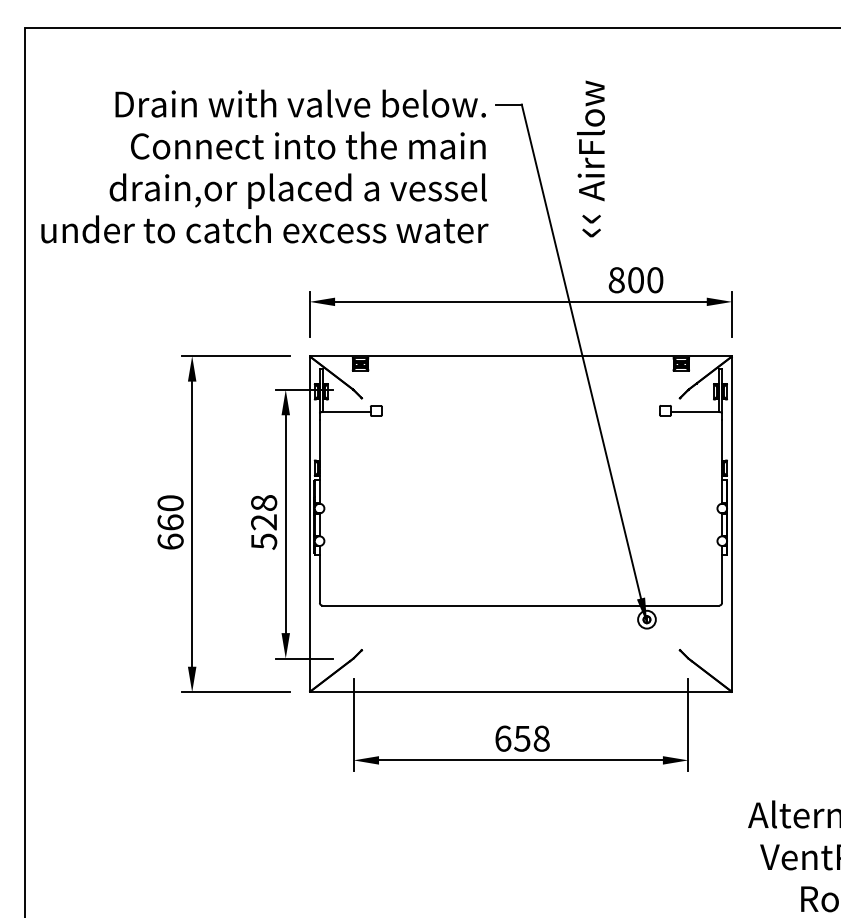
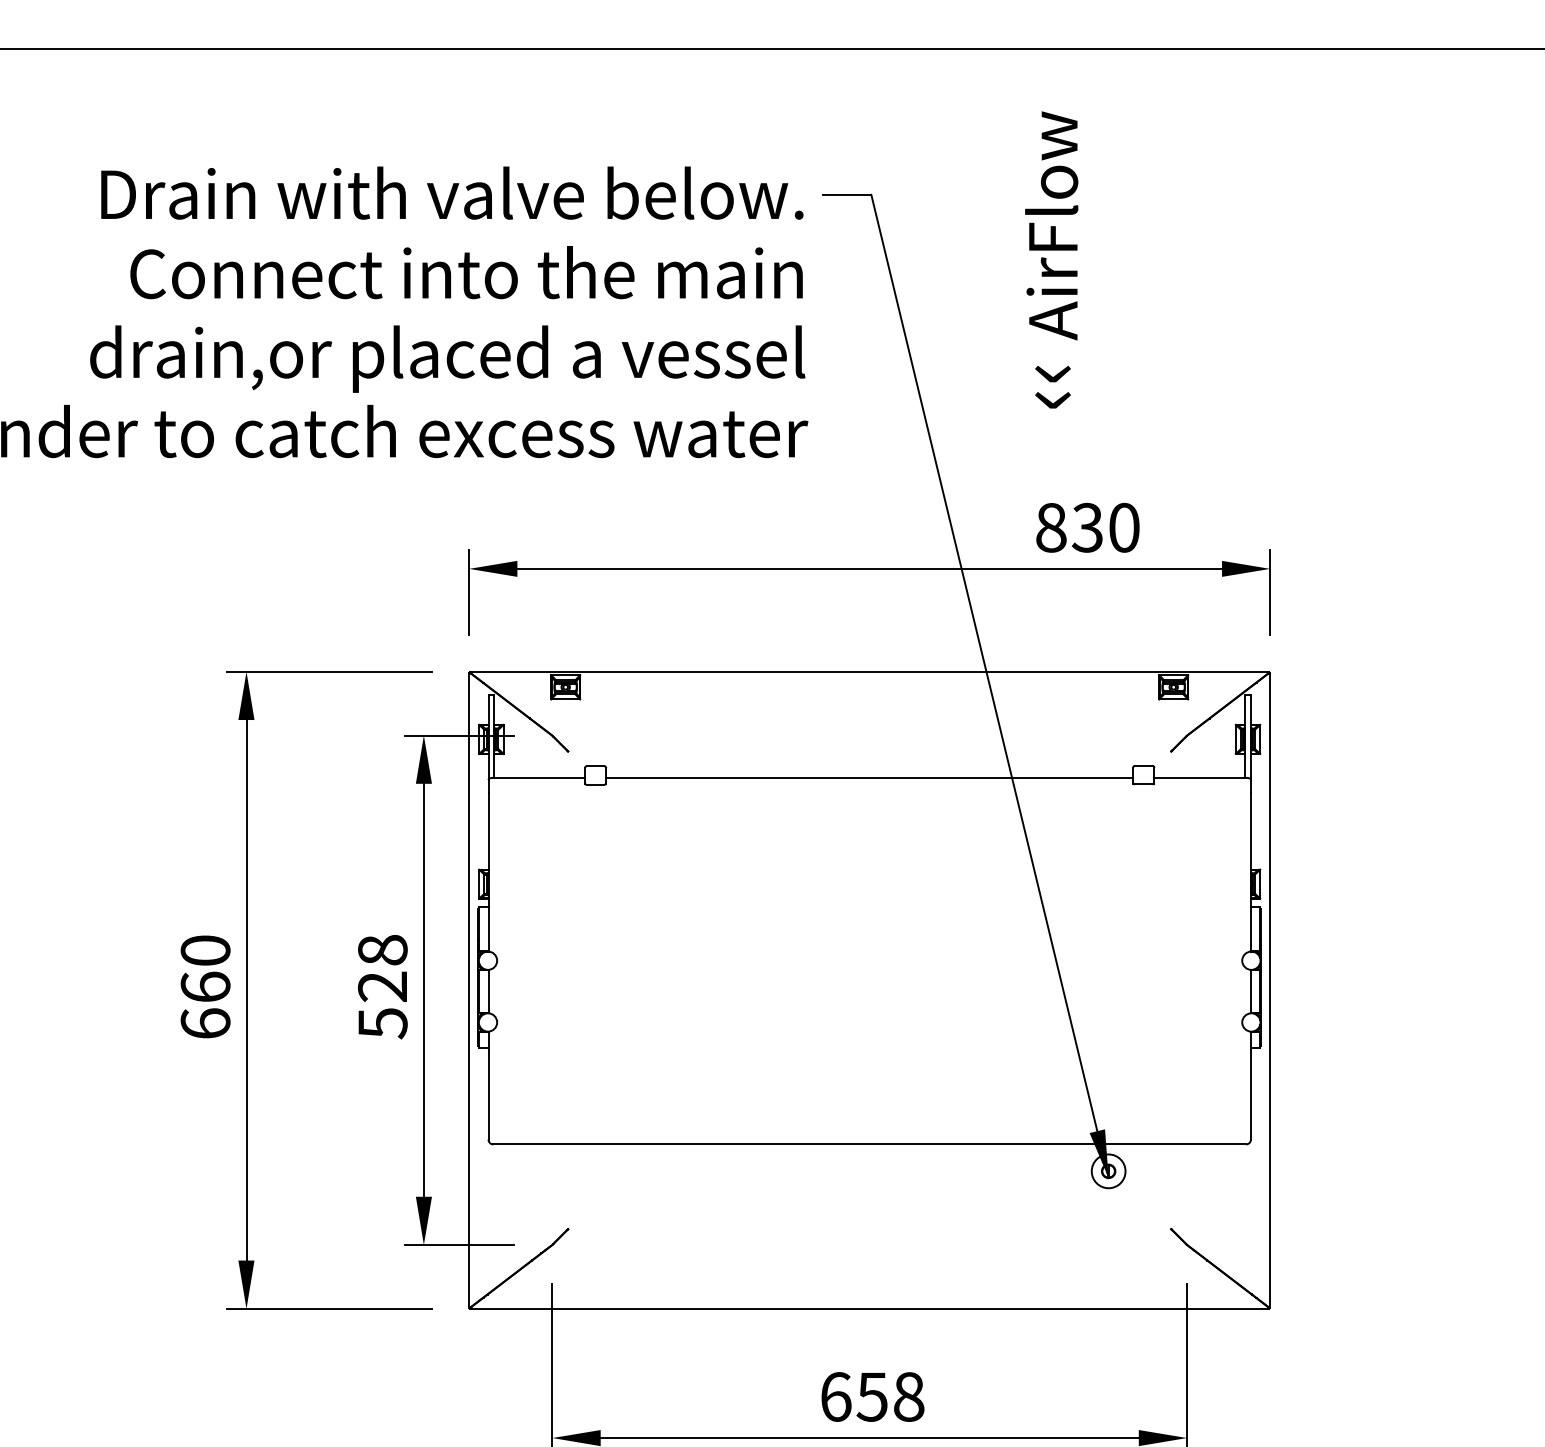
text: (590, 158) -> (1050, 259), moved
text: (635, 280) -> (1086, 528), 800 -> 830
line: (520, 412) -> (868, 778), added

